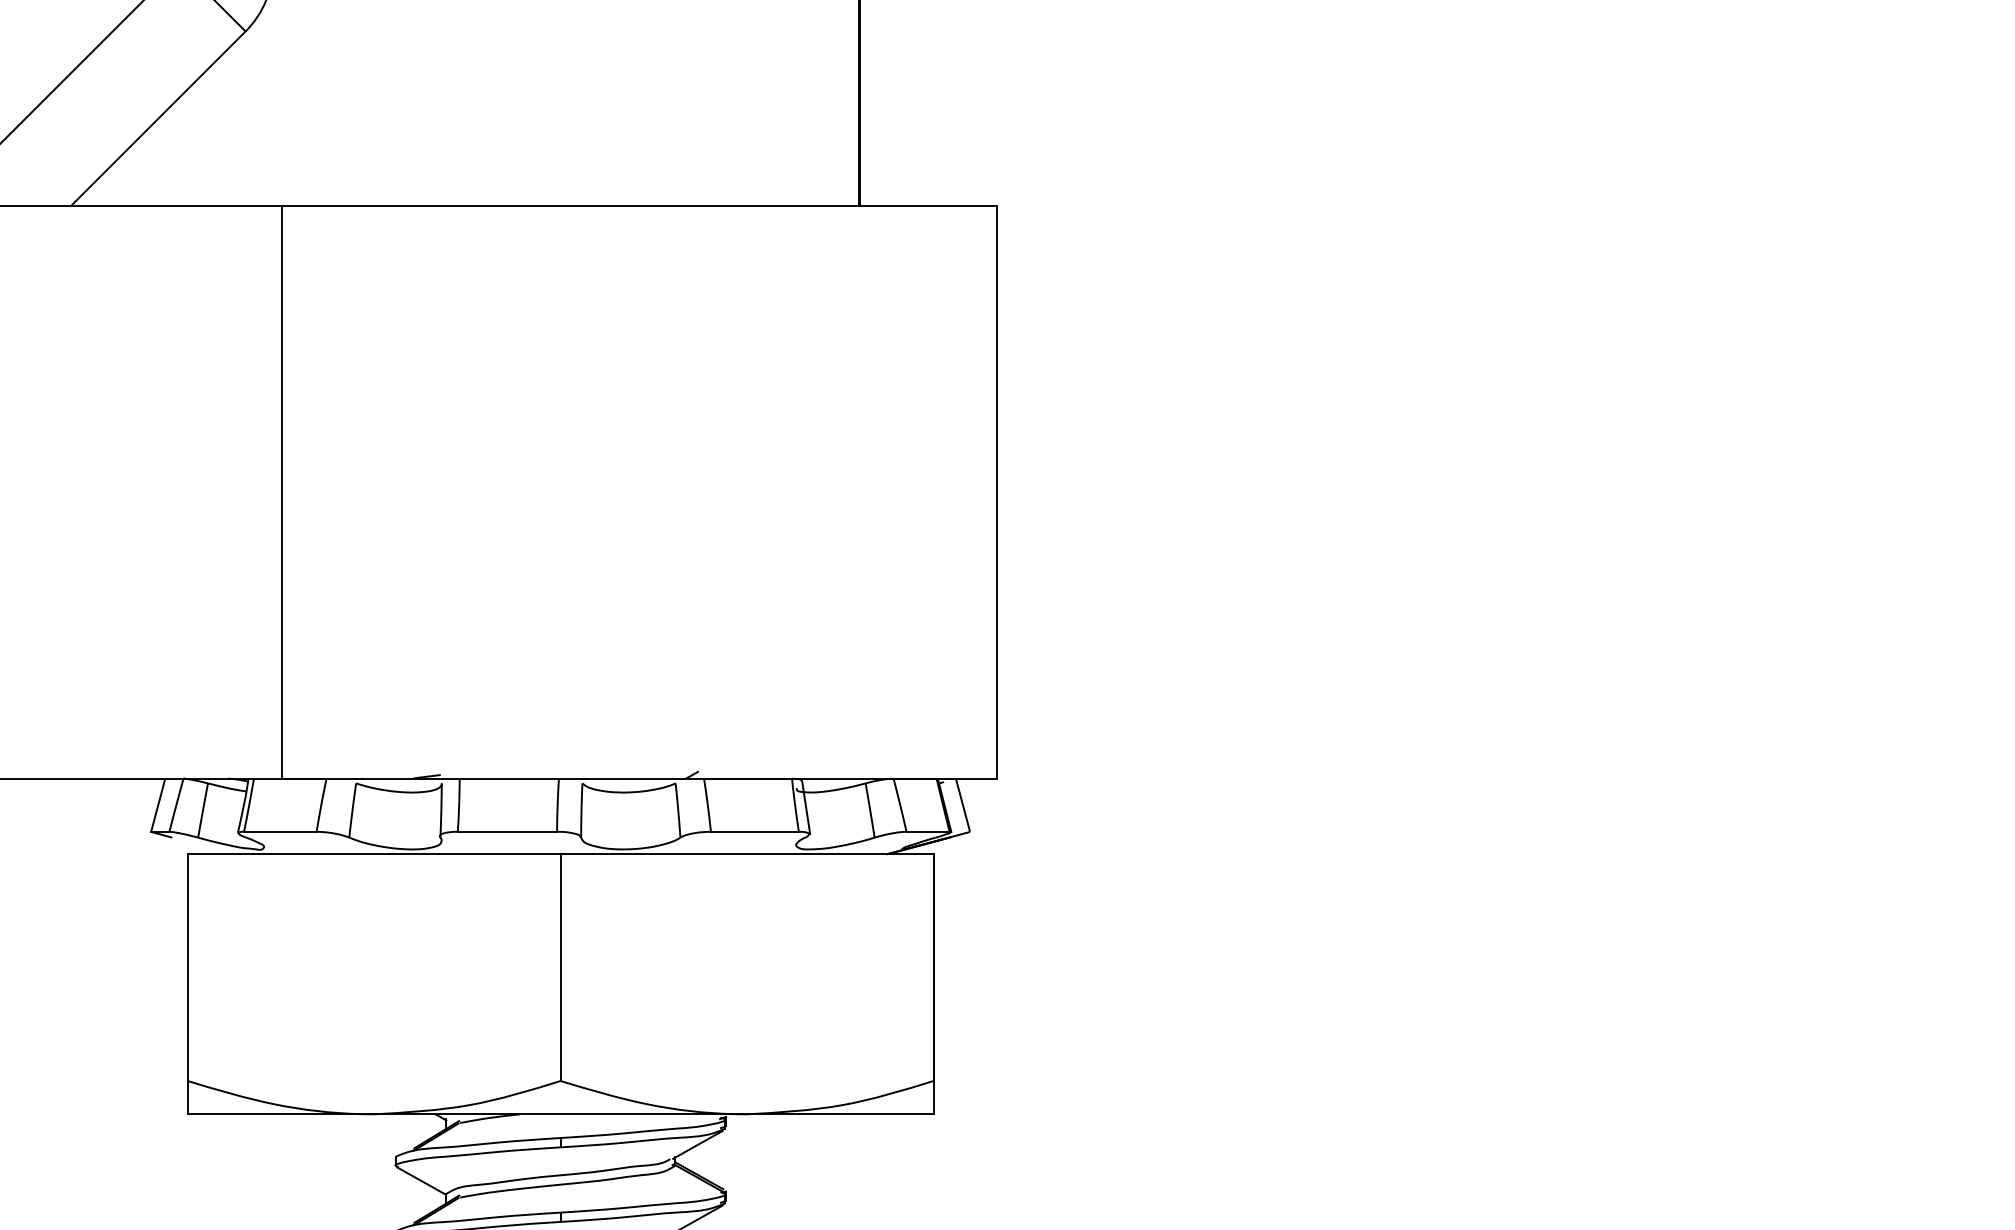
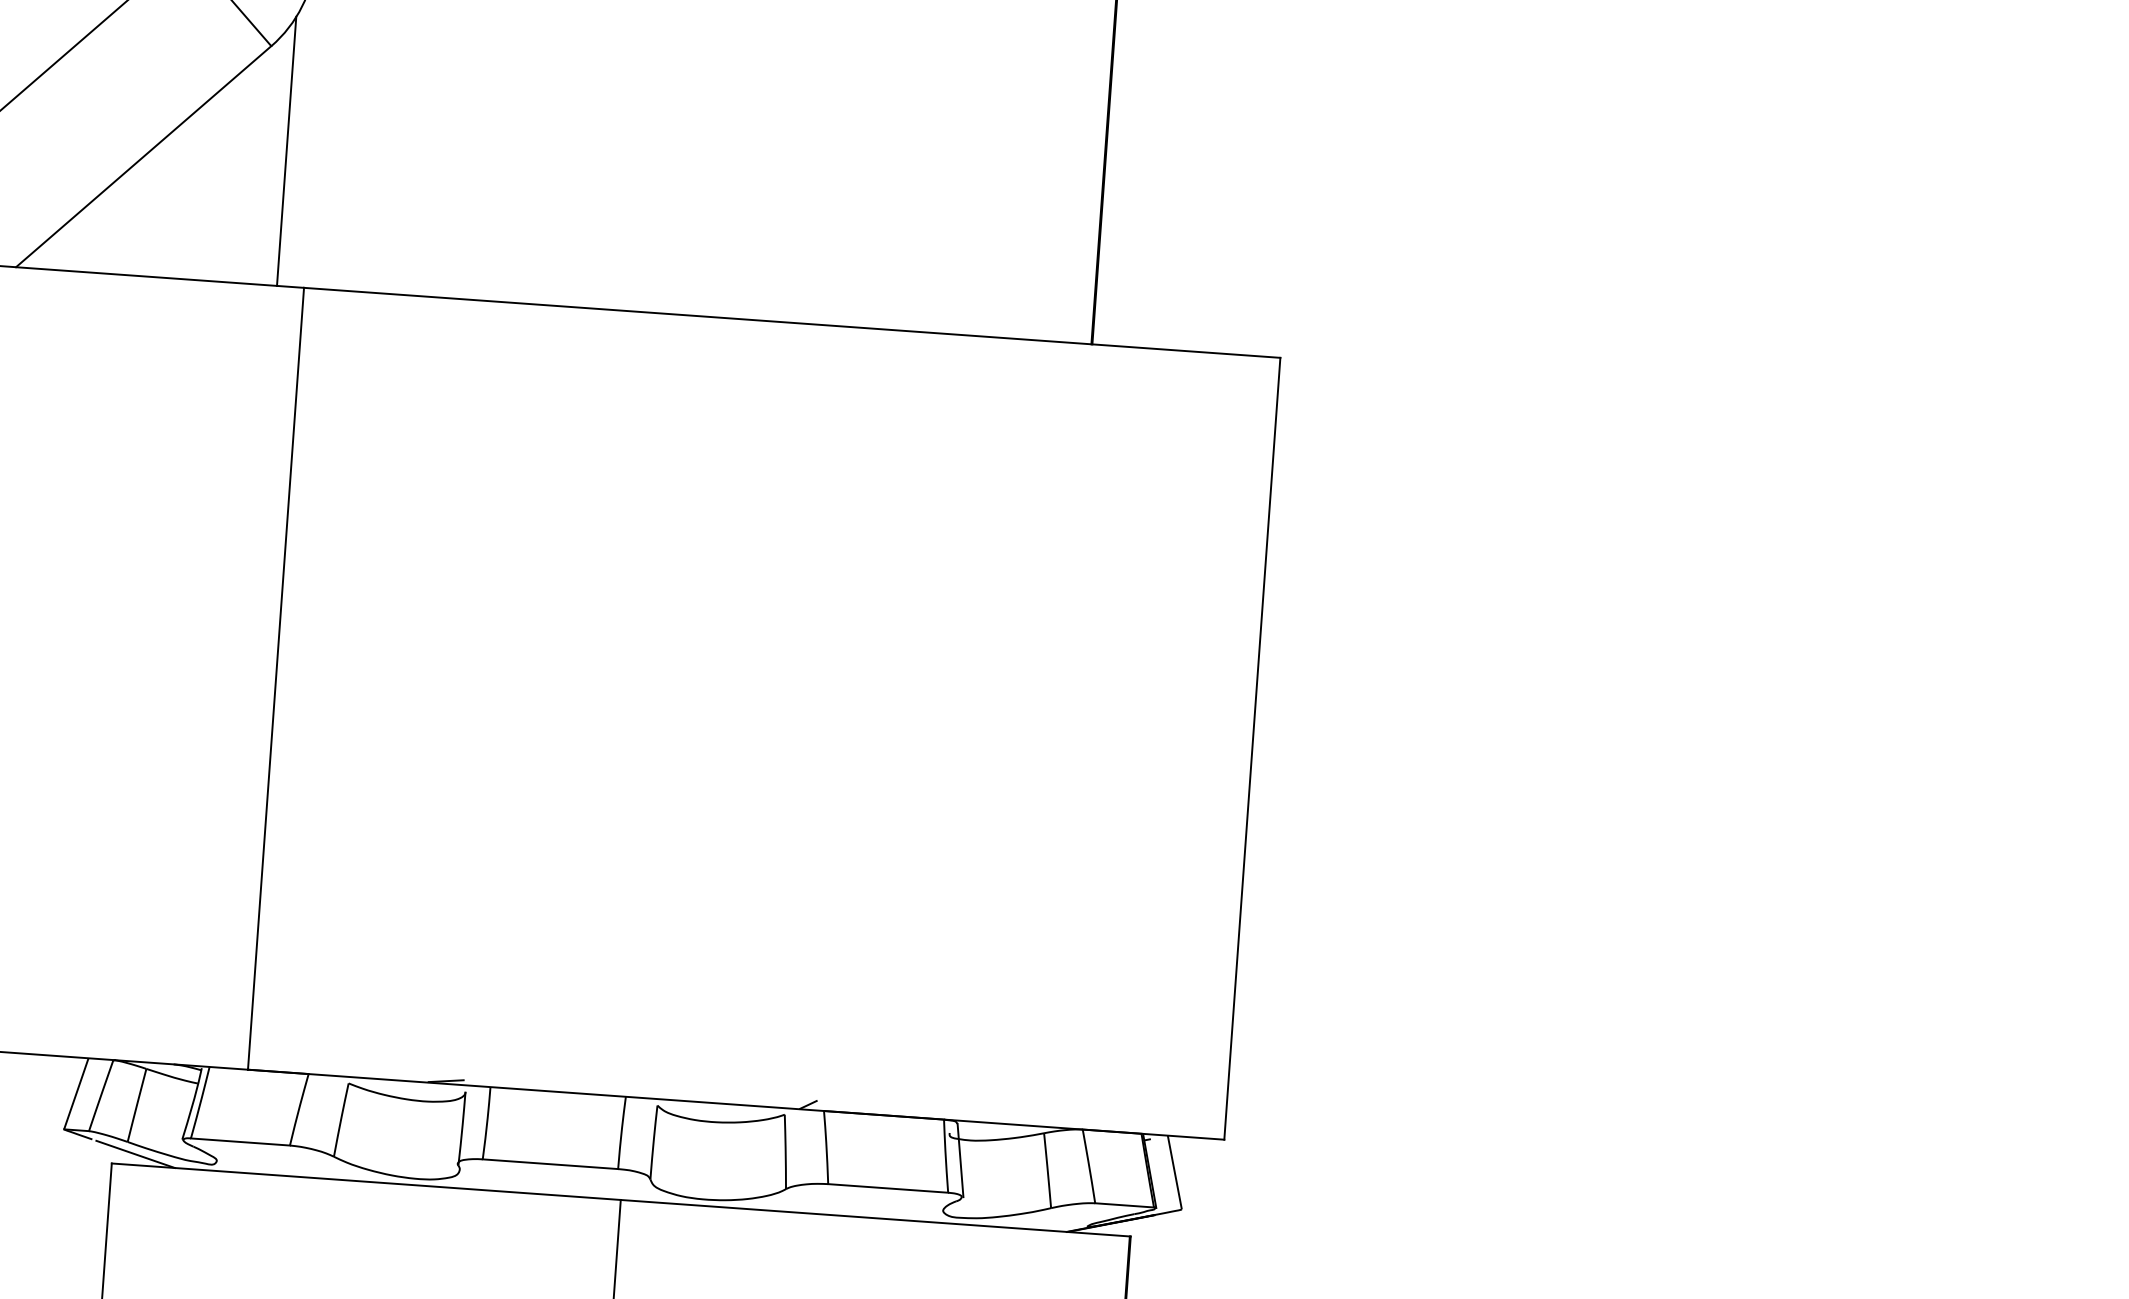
line: (262, 106) -> (287, 150), added
line: (204, 846) -> (135, 1154), added

